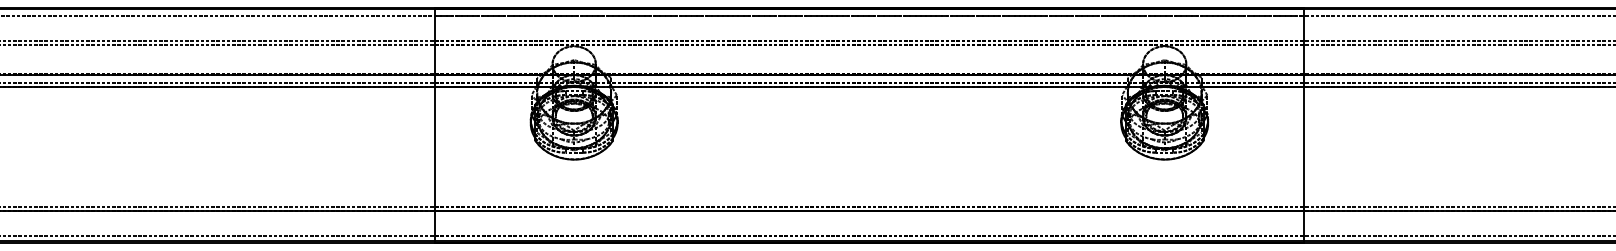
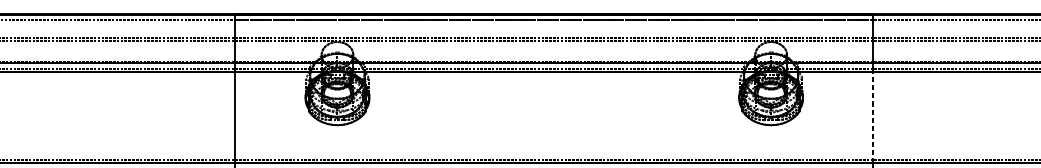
line: (1303, 148) -> (873, 117), solid -> dashed

